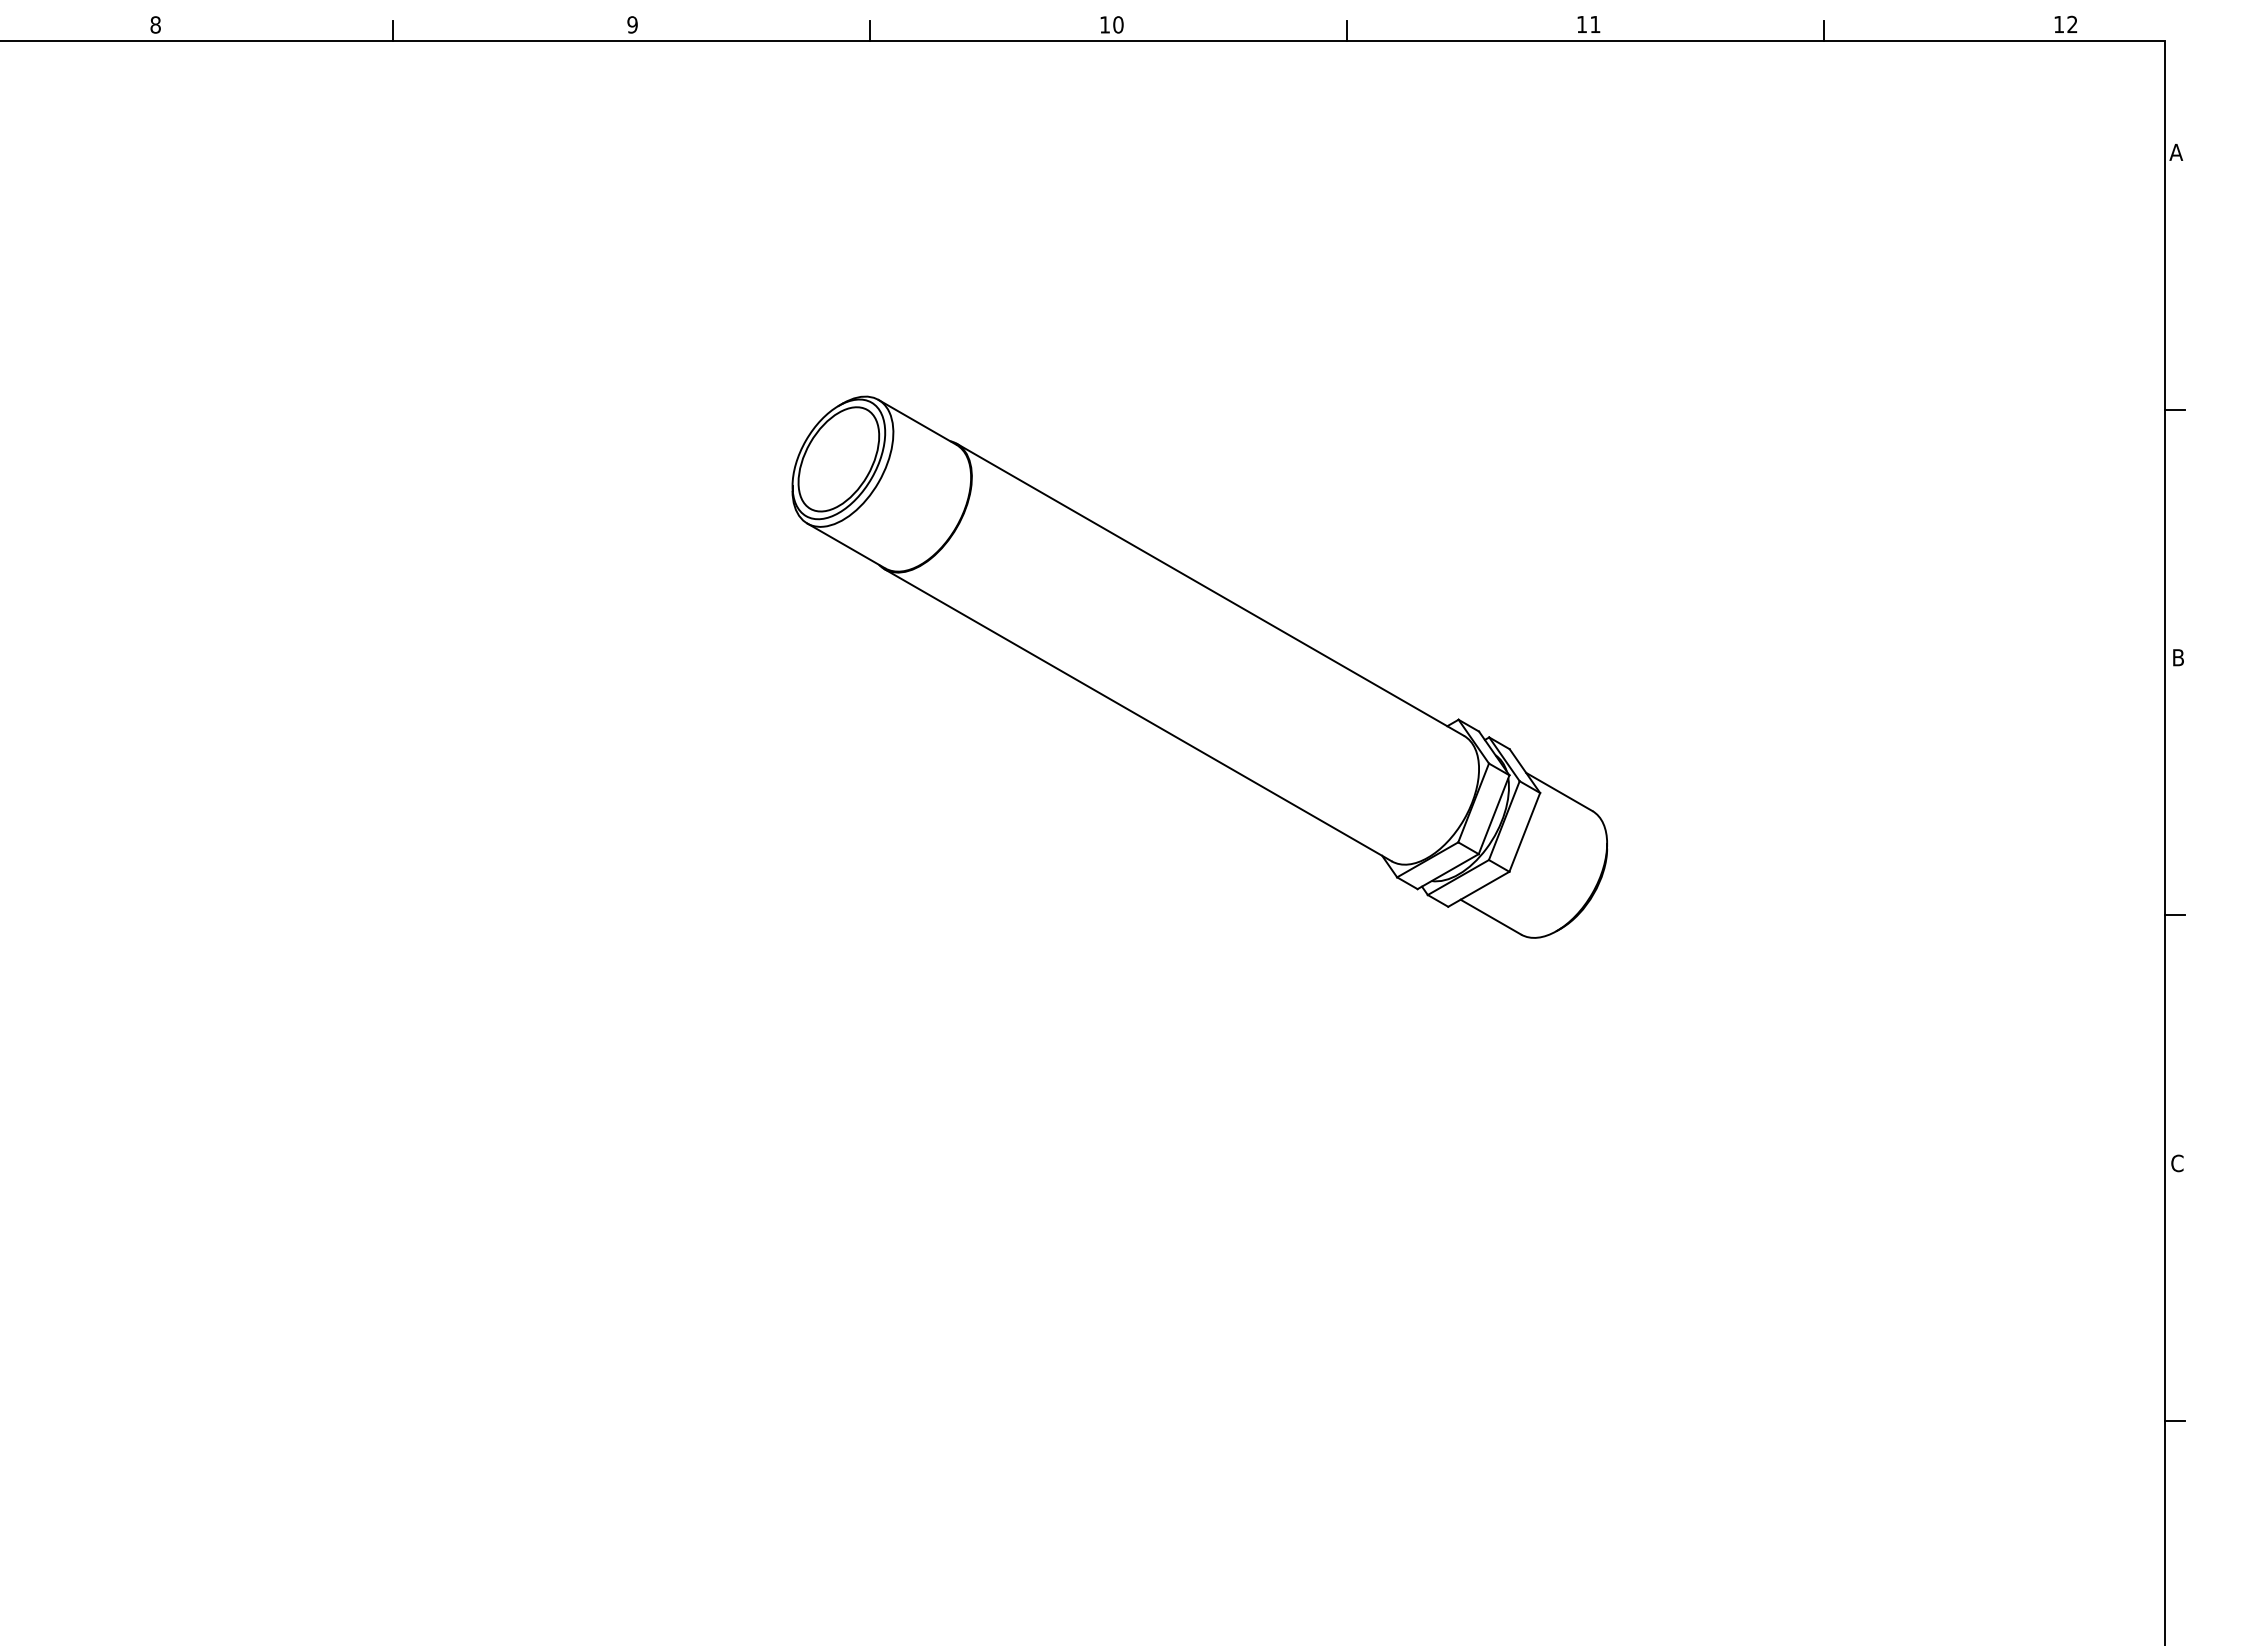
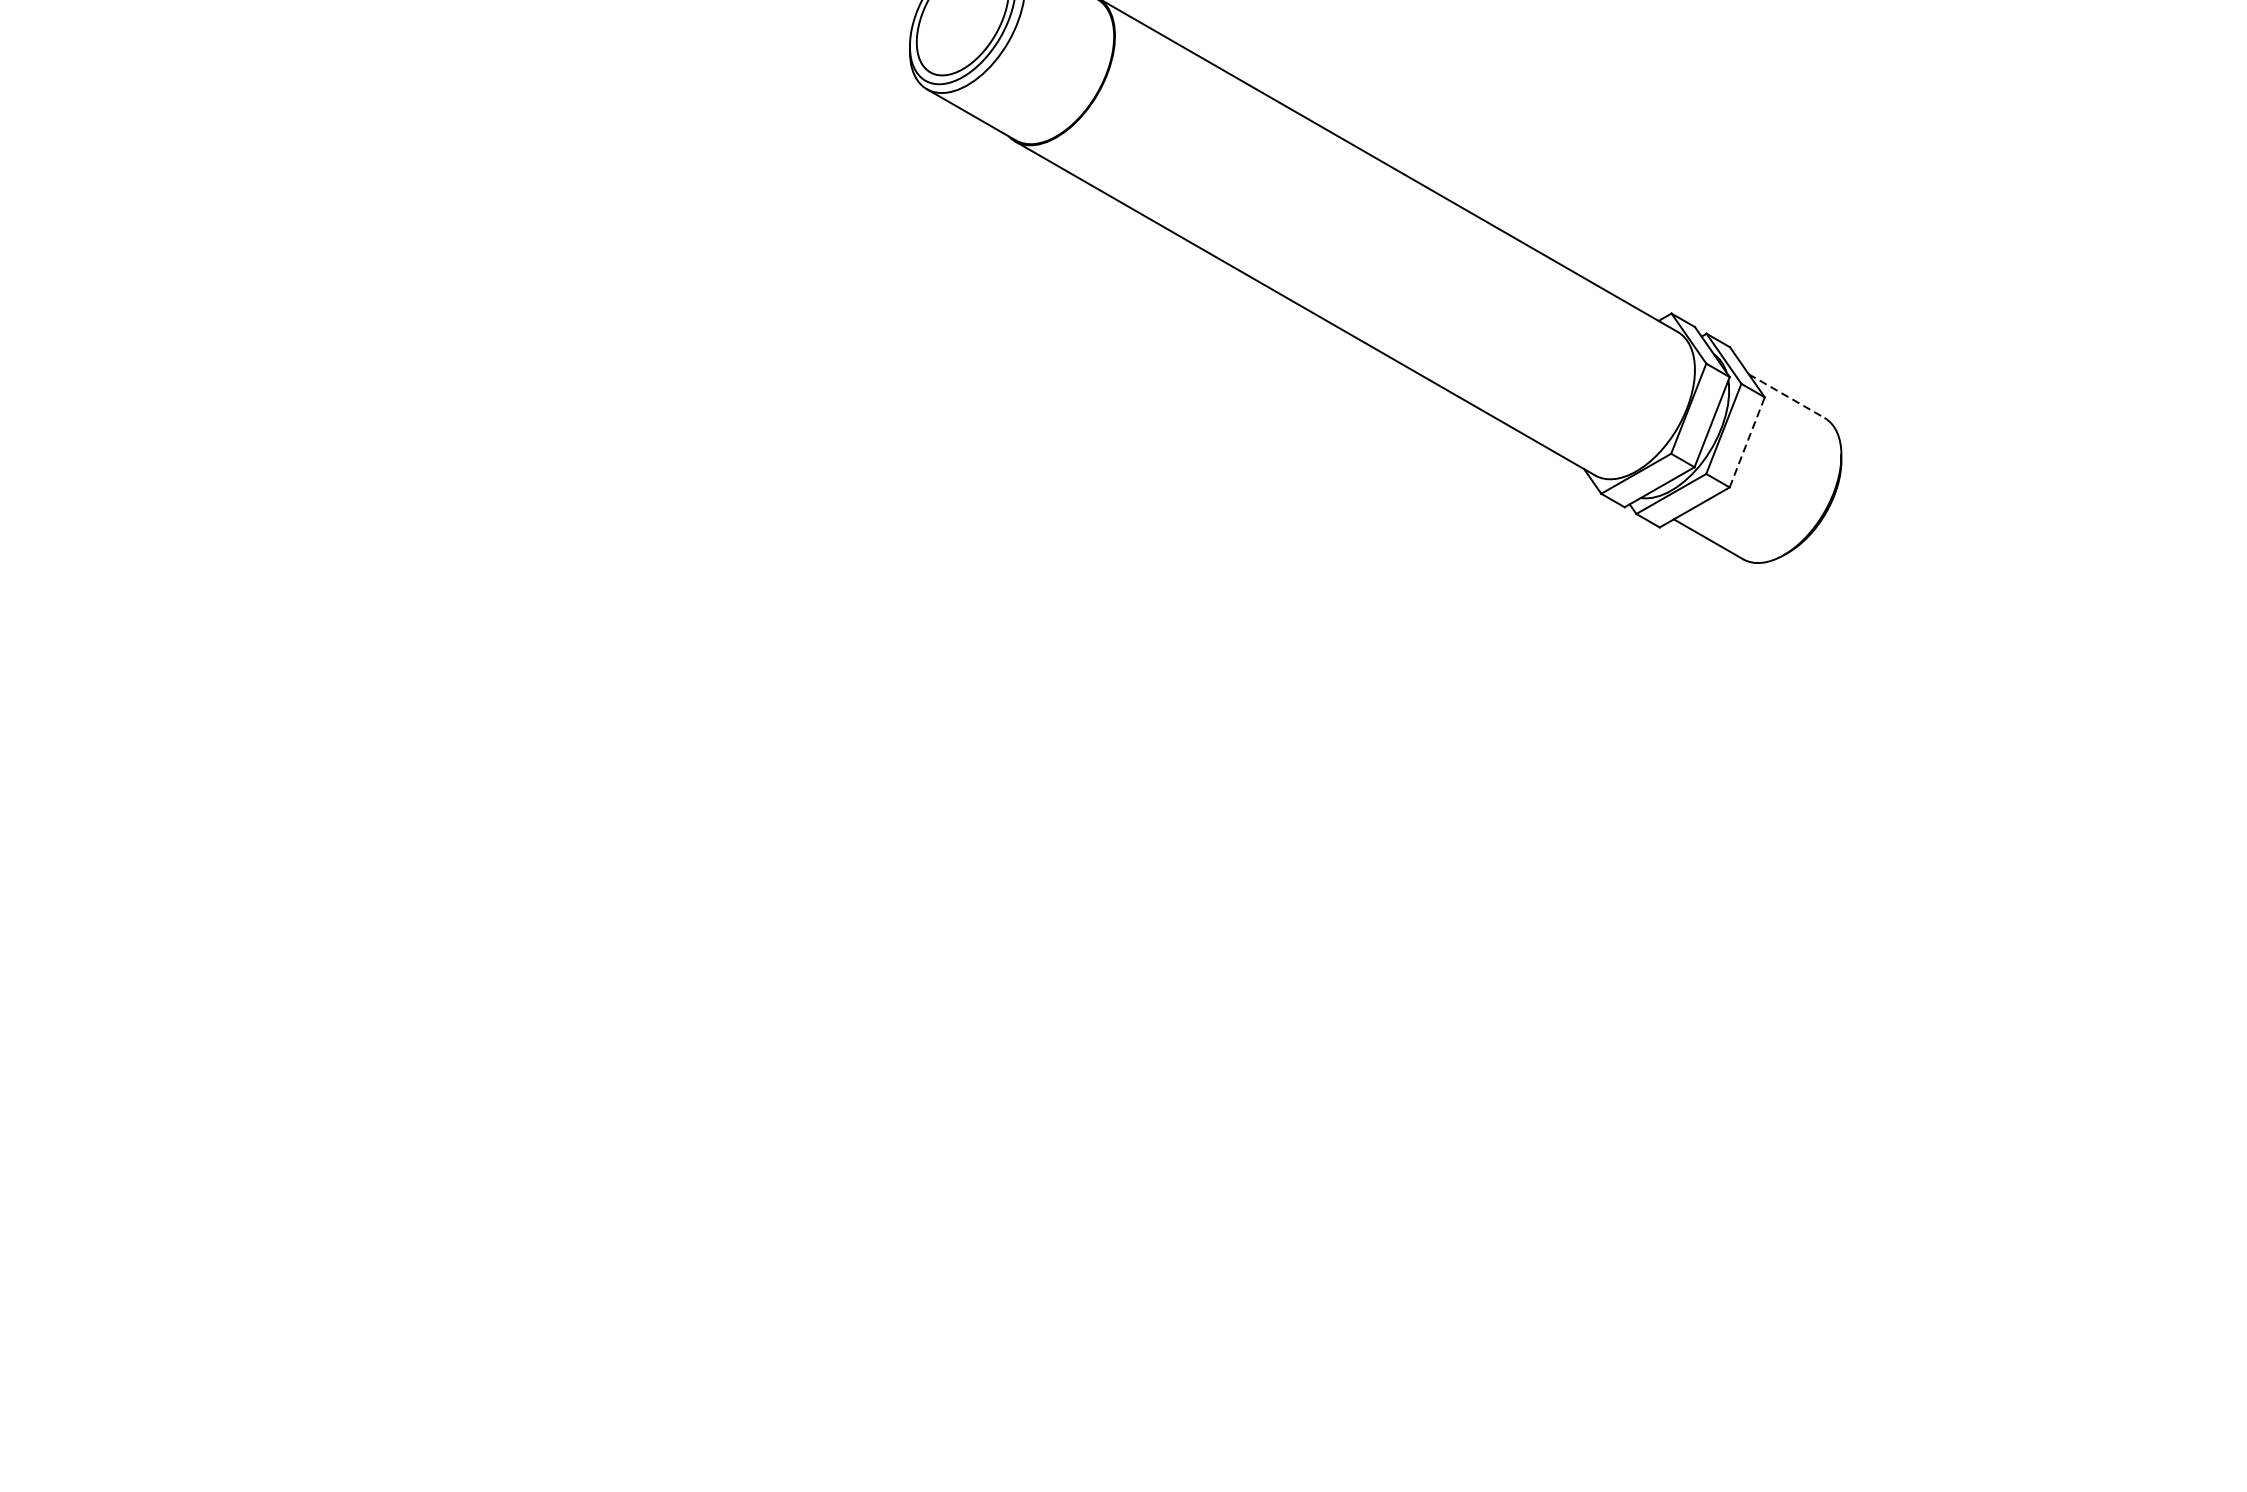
line: (1559, 792) -> (1786, 396), solid -> dashed
line: (1524, 831) -> (1746, 441), solid -> dashed

